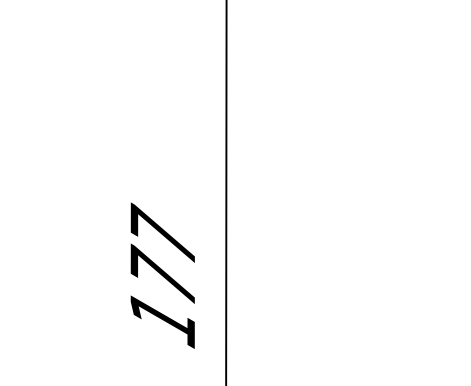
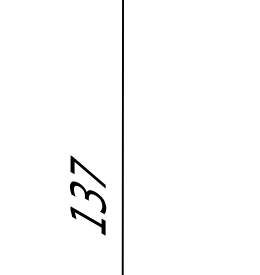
text: (163, 275) -> (88, 195), 177 -> 137

